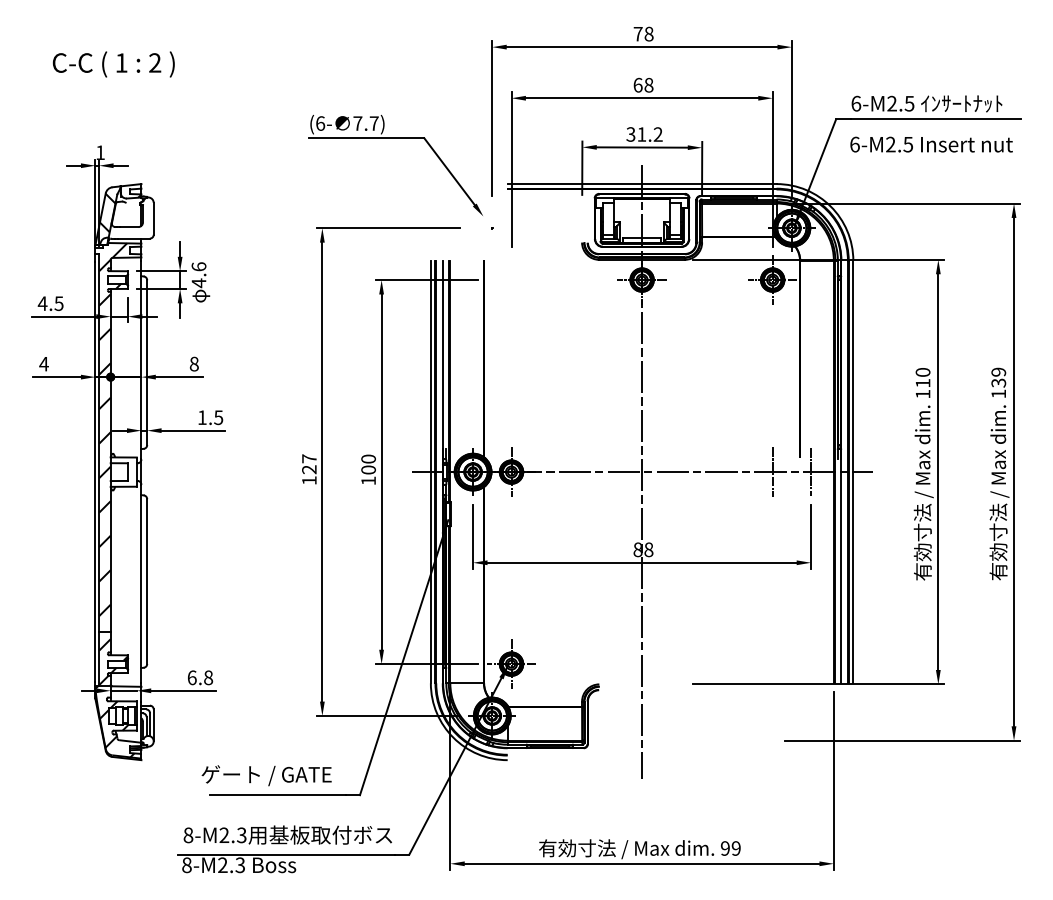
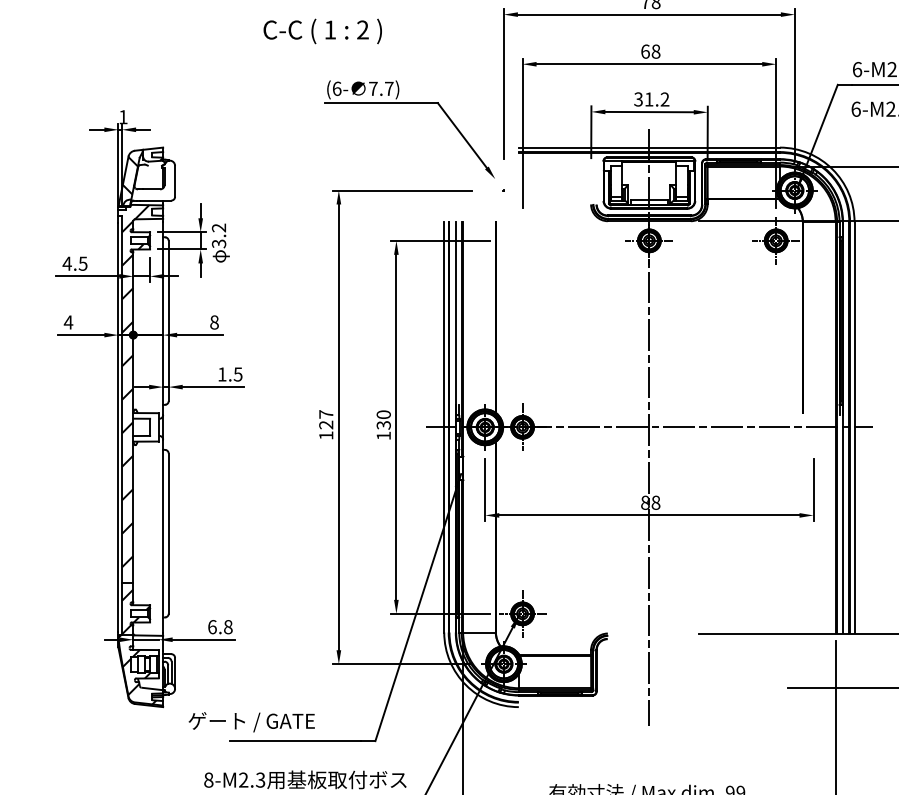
text: (113, 64) -> (322, 31), moved
text: (198, 275) -> (218, 236), 4.6 -> 3.2
text: (368, 469) -> (383, 424), 100 -> 130
line: (772, 471) -> (776, 426), removed
line: (811, 472) -> (813, 427), removed
text: (266, 775) -> (251, 722), moved

